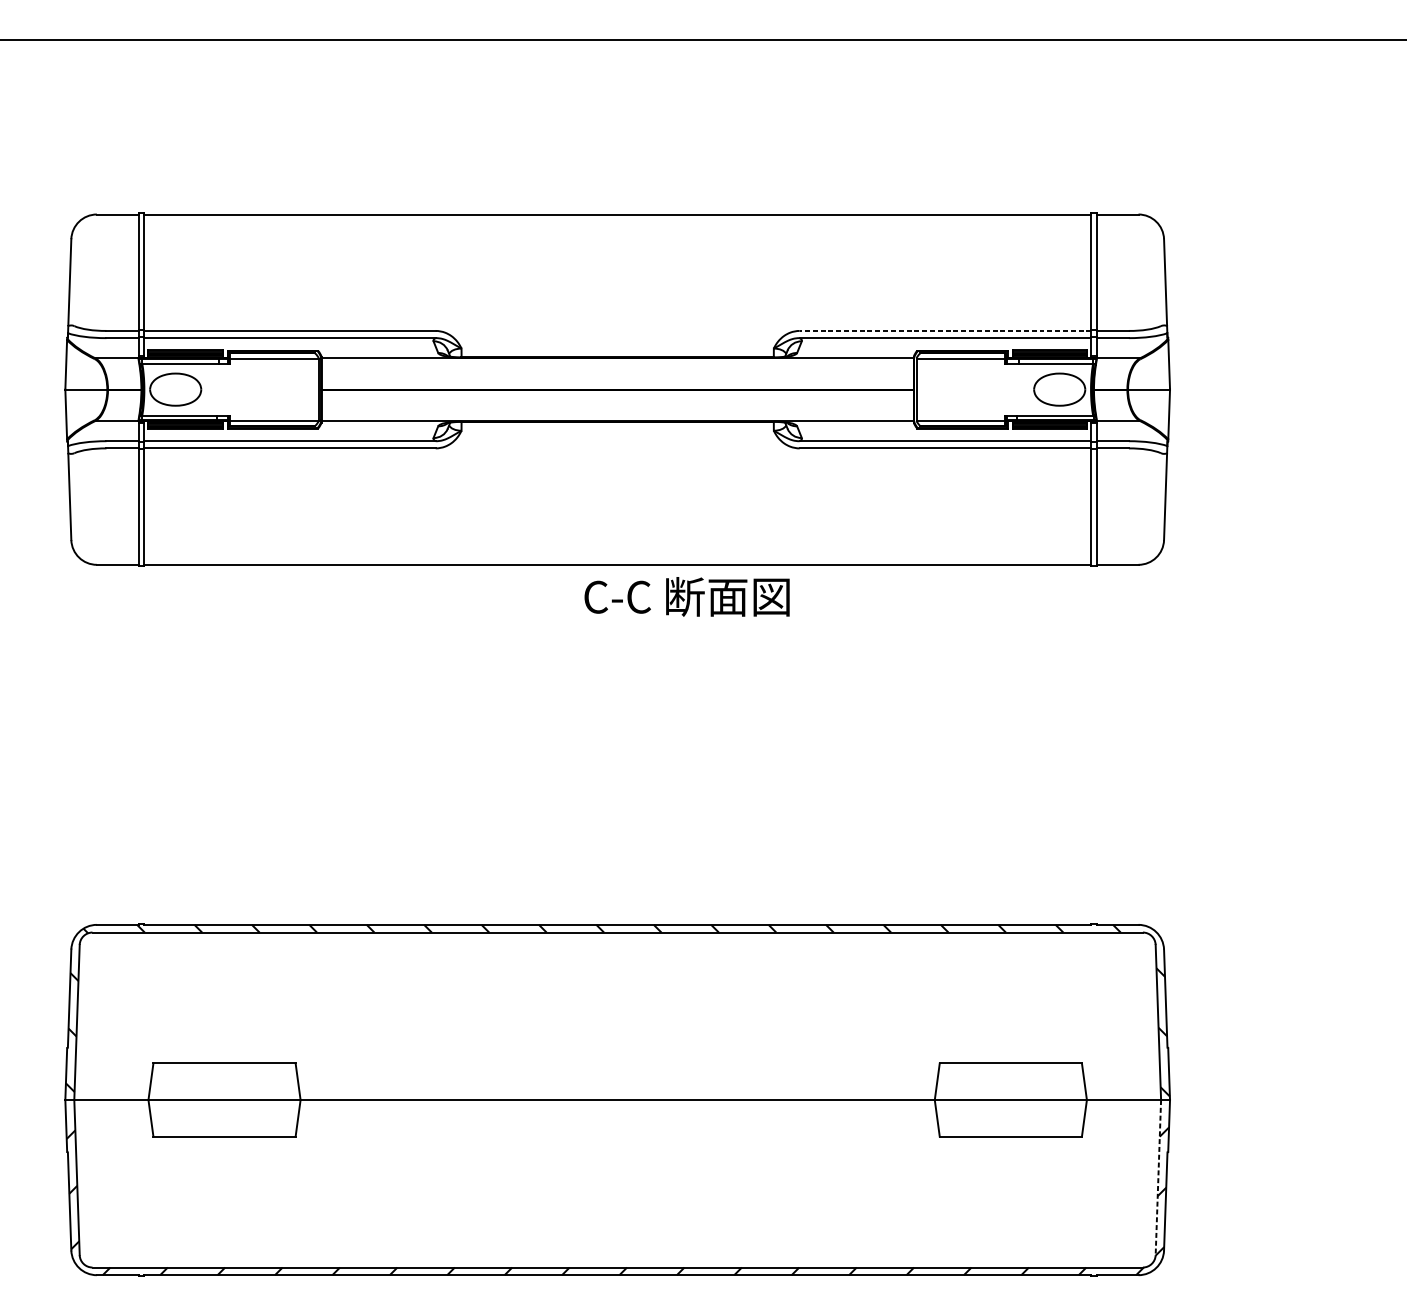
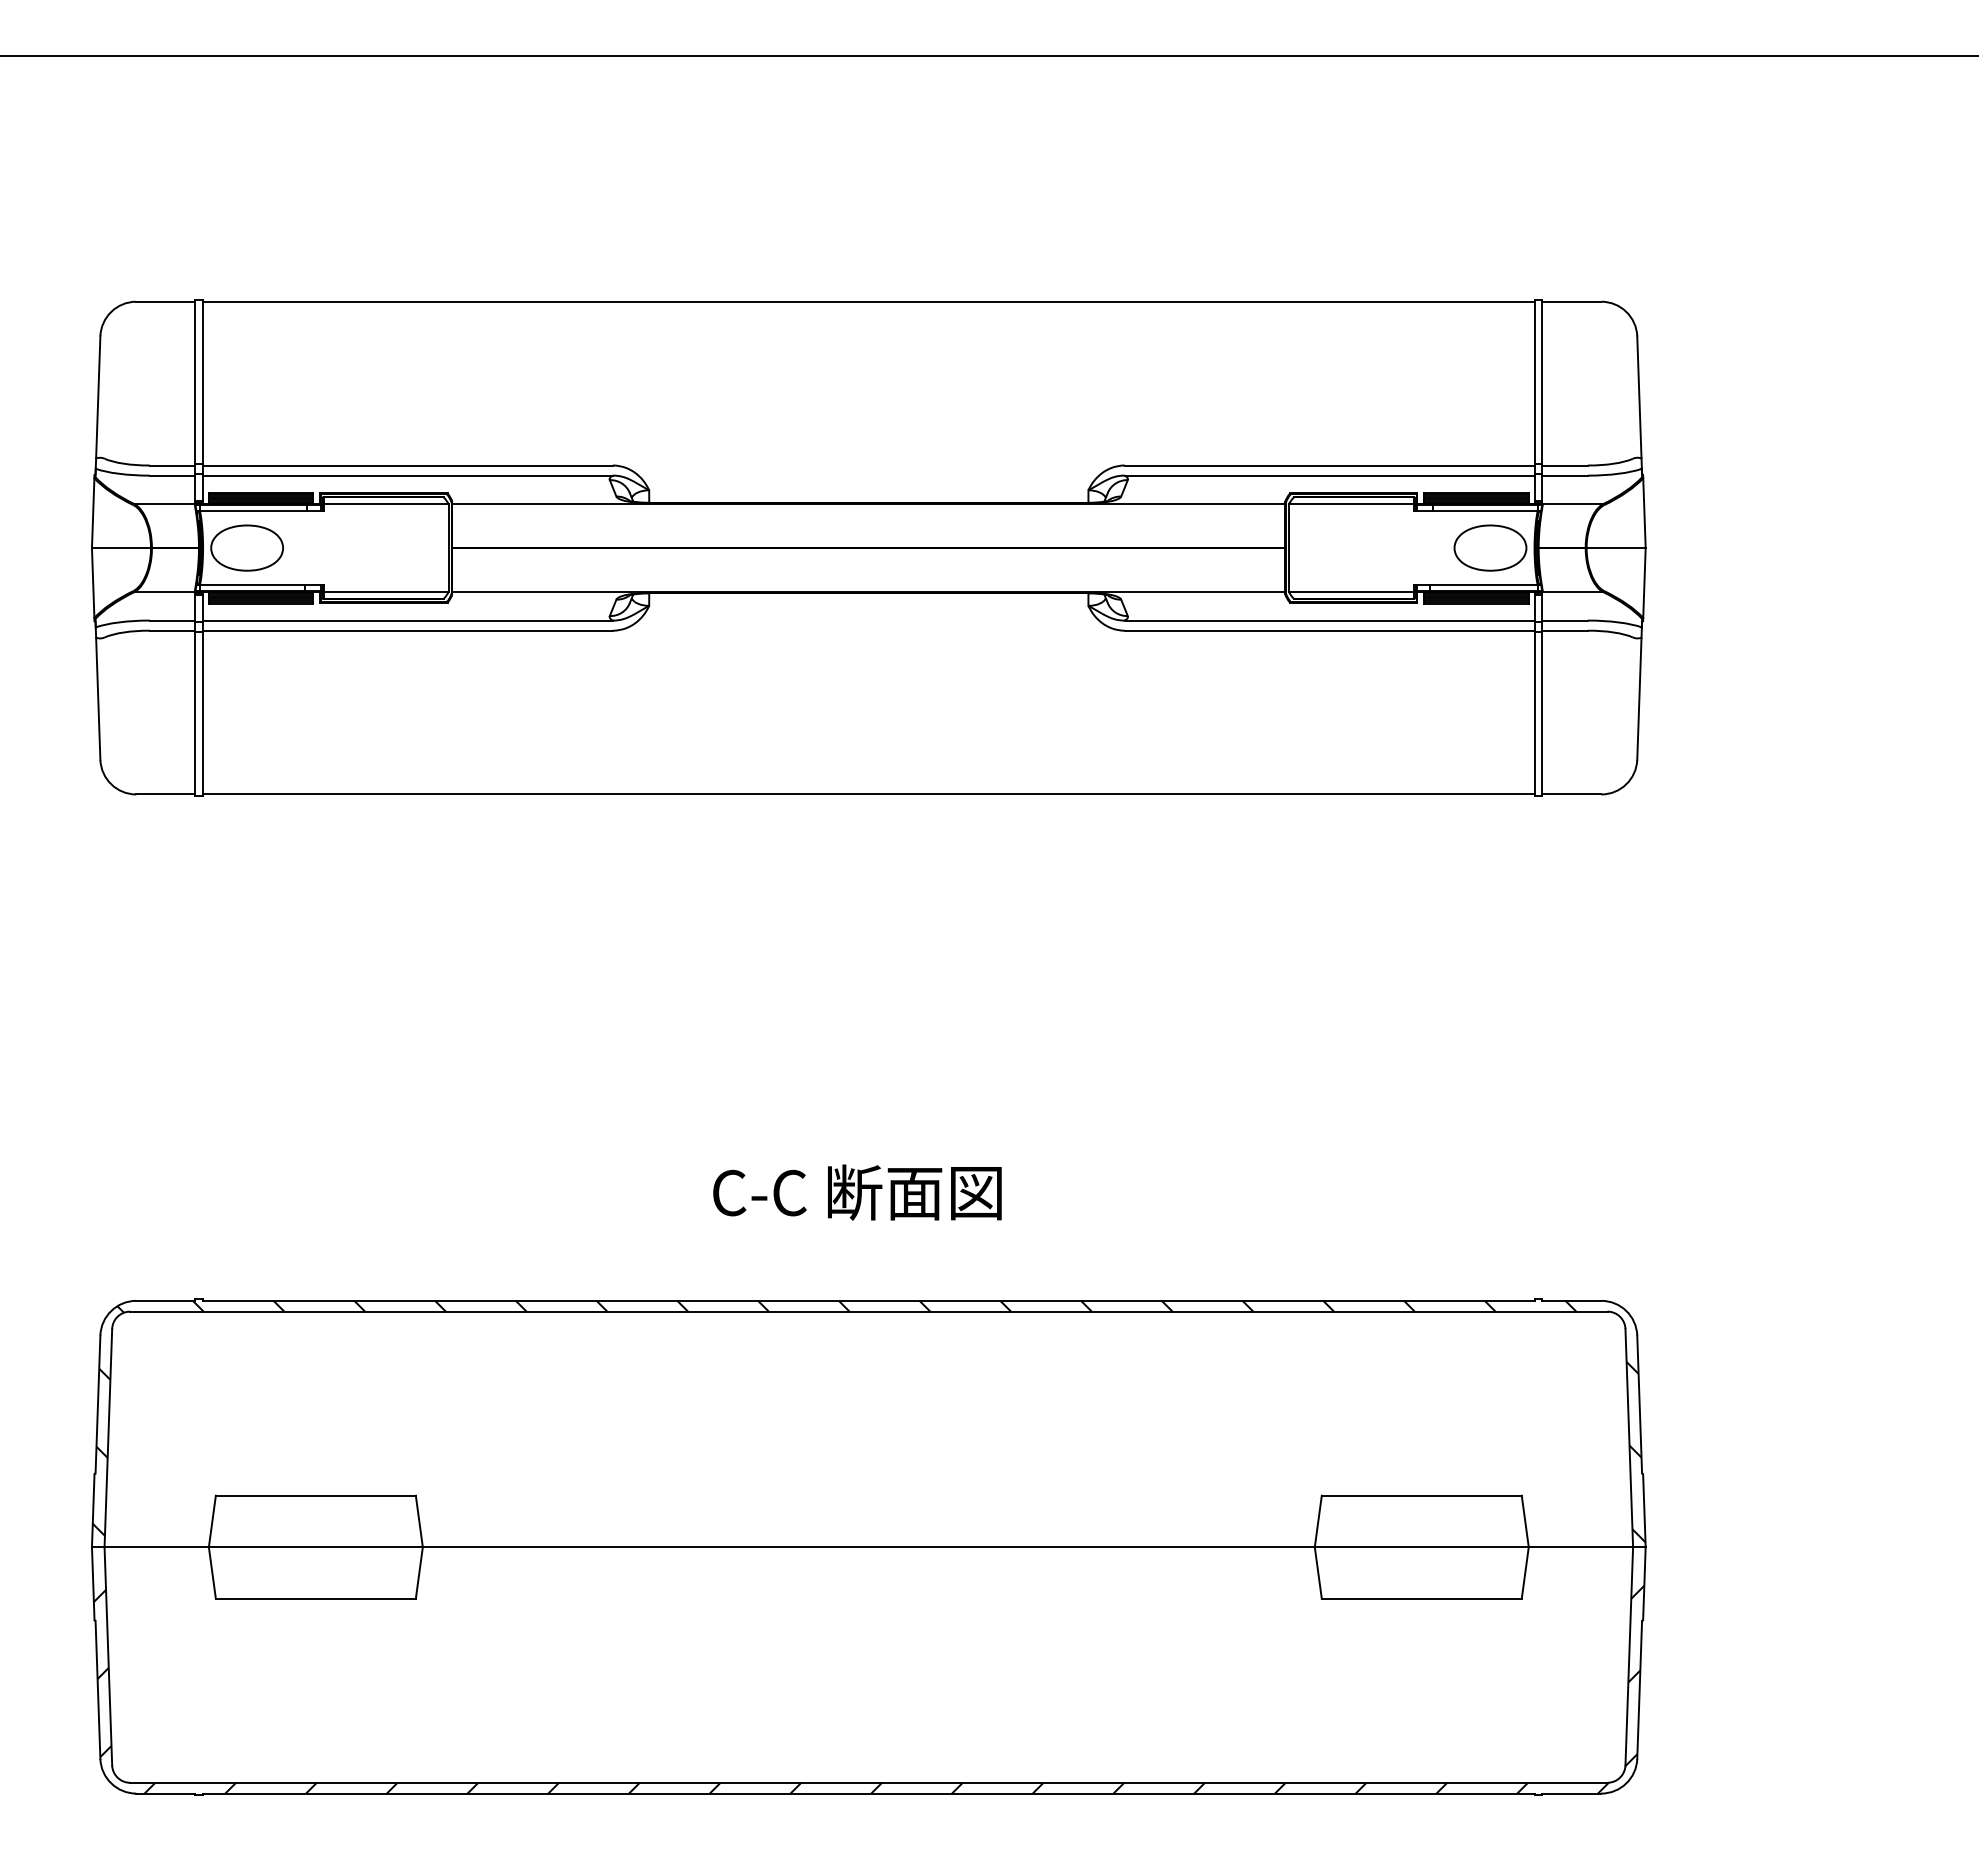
line: (945, 330) -> (1329, 465), dashed -> solid
text: (687, 596) -> (857, 1192), moved
line: (1158, 1177) -> (1629, 1656), dashed -> solid

